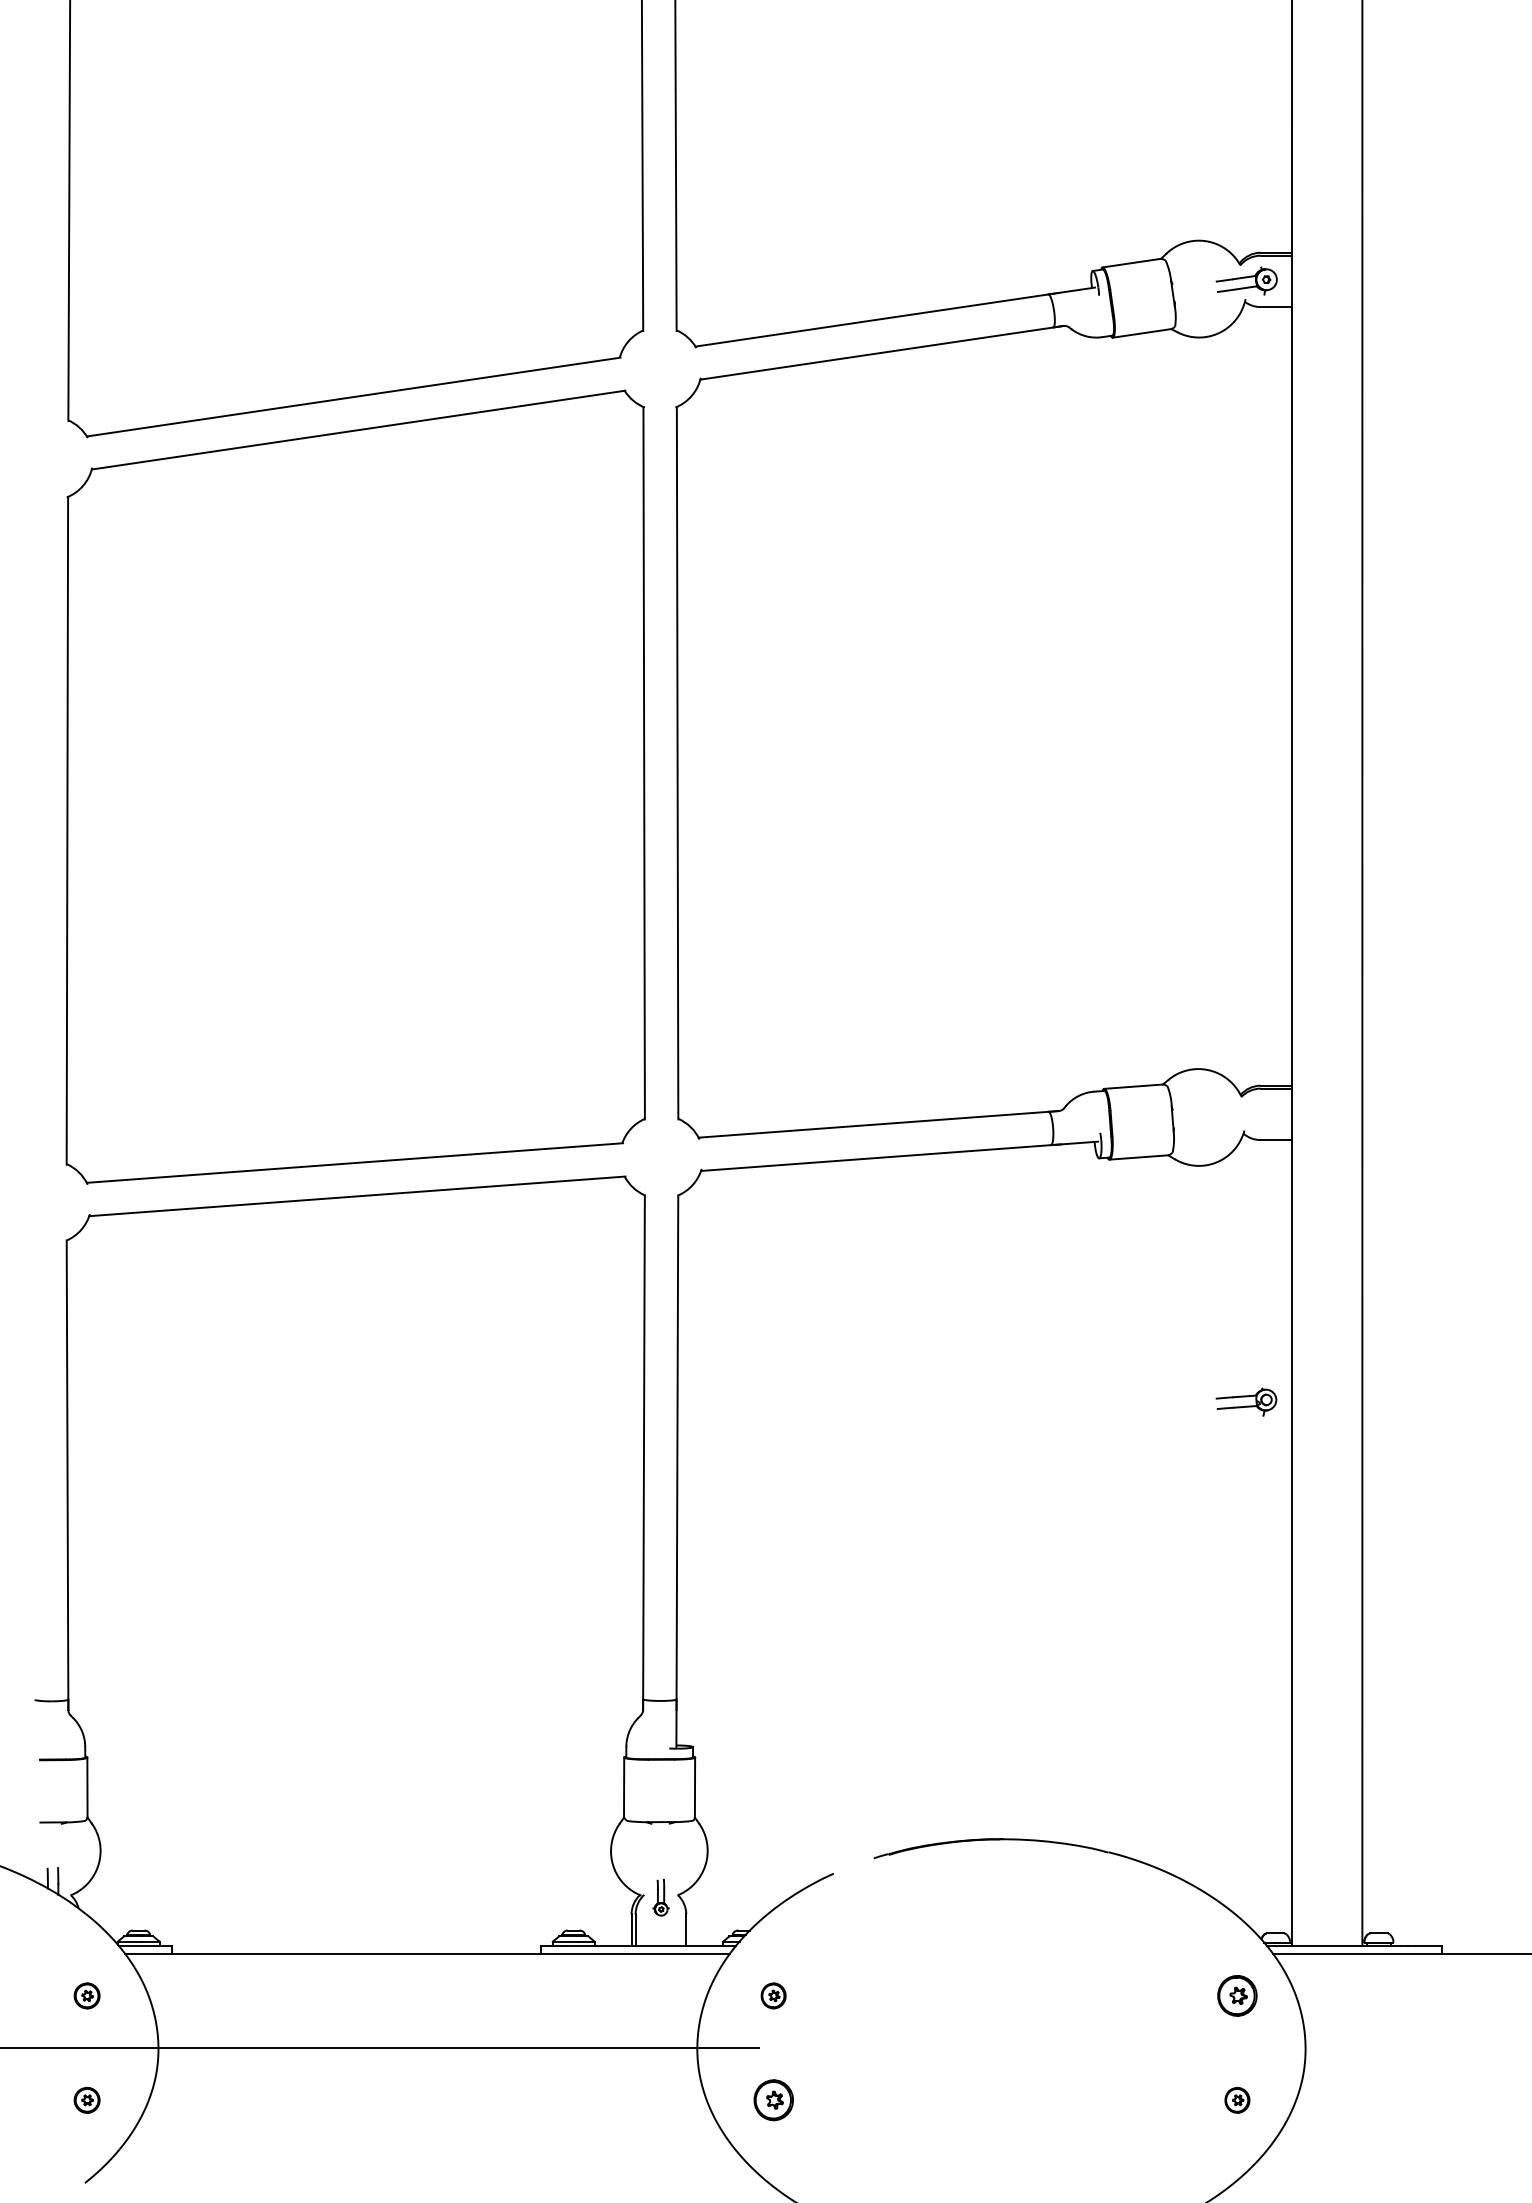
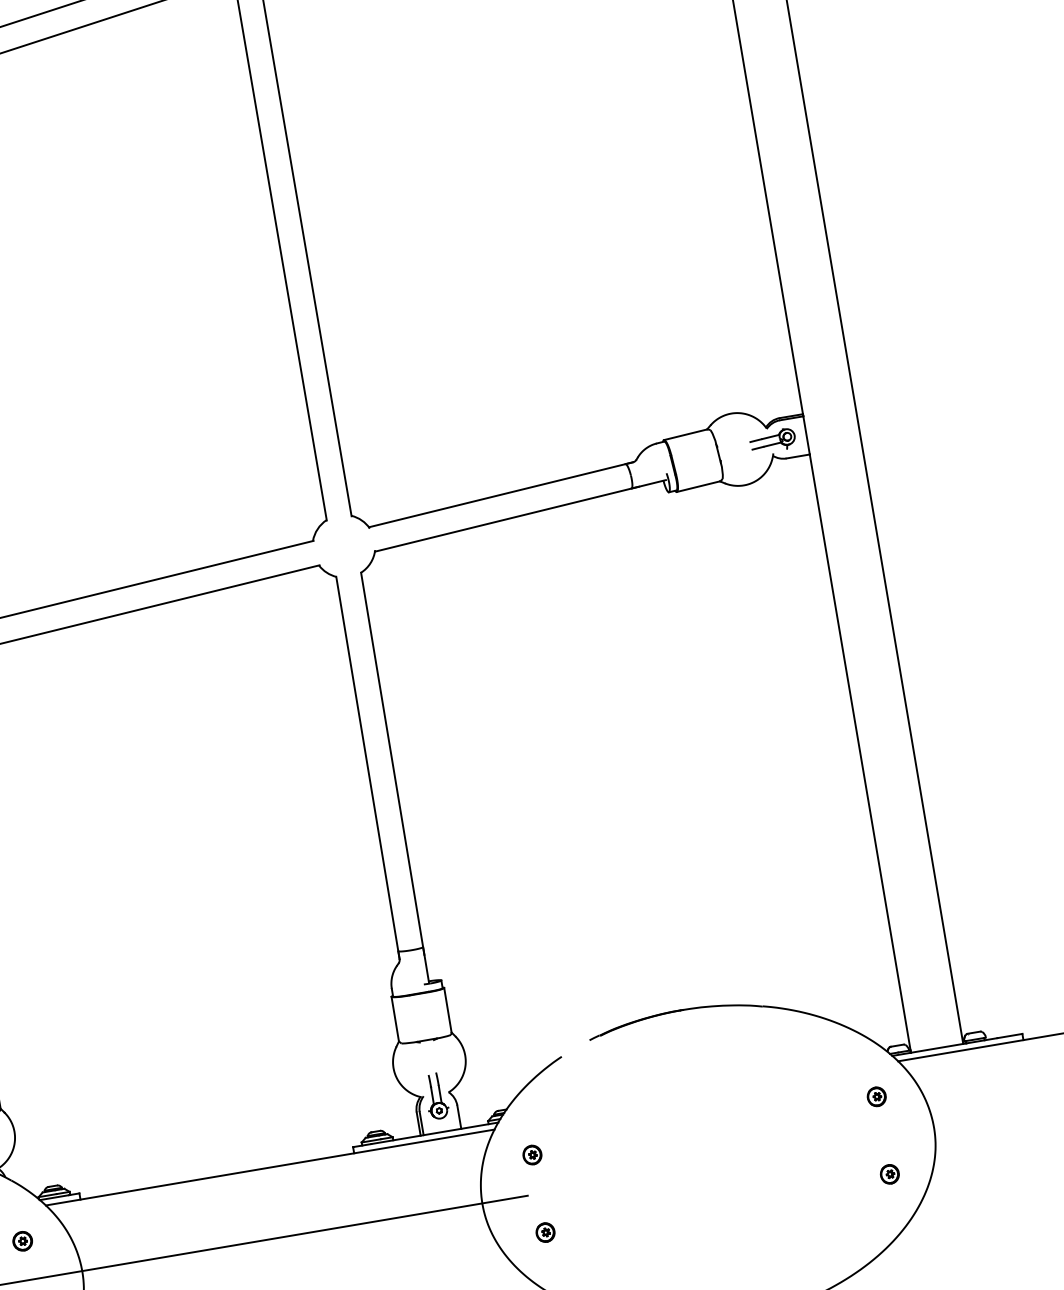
part: (1246, 1401) -> (772, 440), moved
part: (660, 1897) -> (436, 1096), size x1.67
part: (1237, 1995) -> (876, 1096), size x0.62
part: (773, 2100) -> (545, 1232), size x0.62

